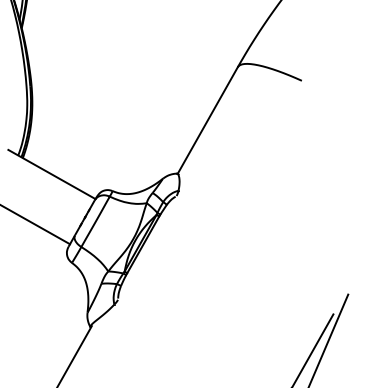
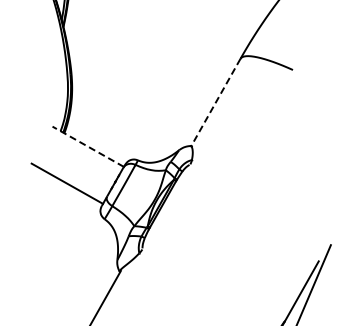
line: (207, 120) -> (215, 102), solid -> dashed
line: (52, 174) -> (88, 146), solid -> dashed

